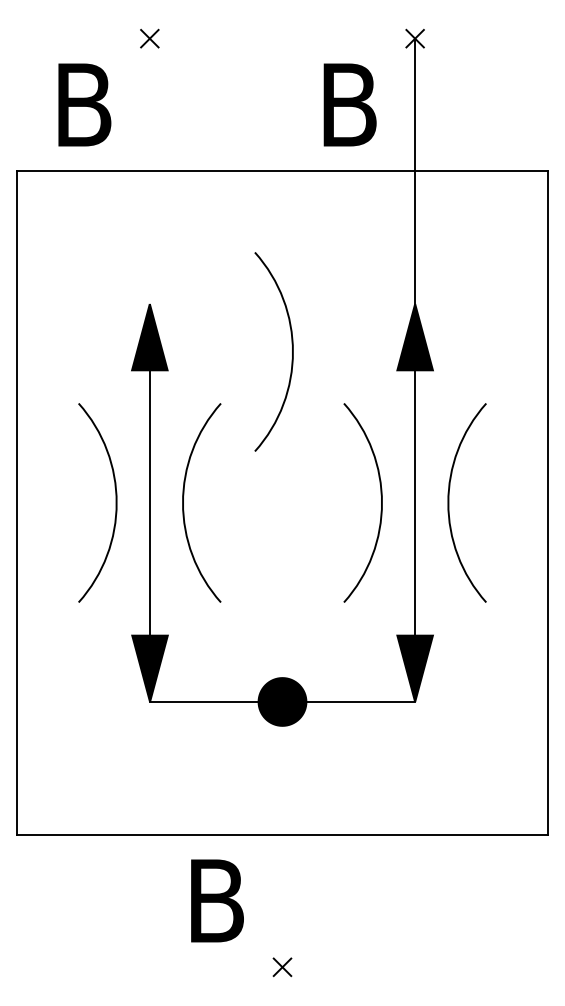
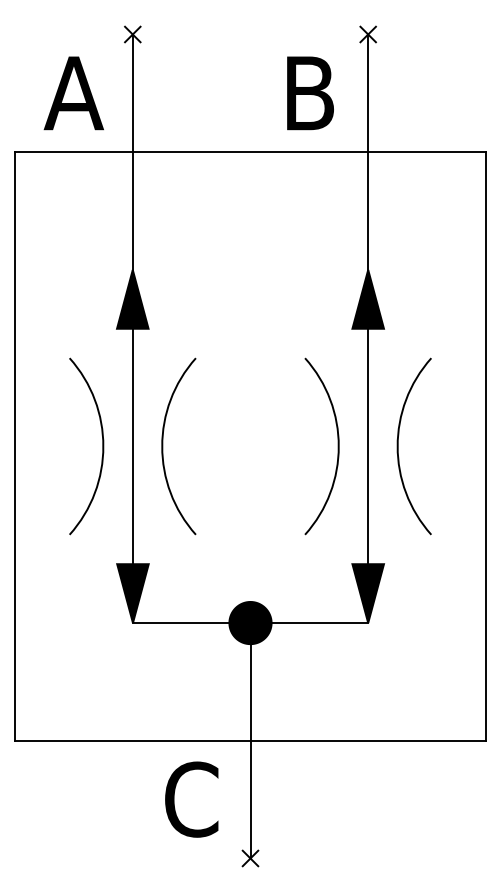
text: (83, 105) -> (73, 93), B -> A
line: (149, 171) -> (132, 152), added
arc: (291, 351) -> (258, 312), removed
line: (282, 834) -> (250, 740), added
text: (216, 900) -> (191, 799), B -> C

